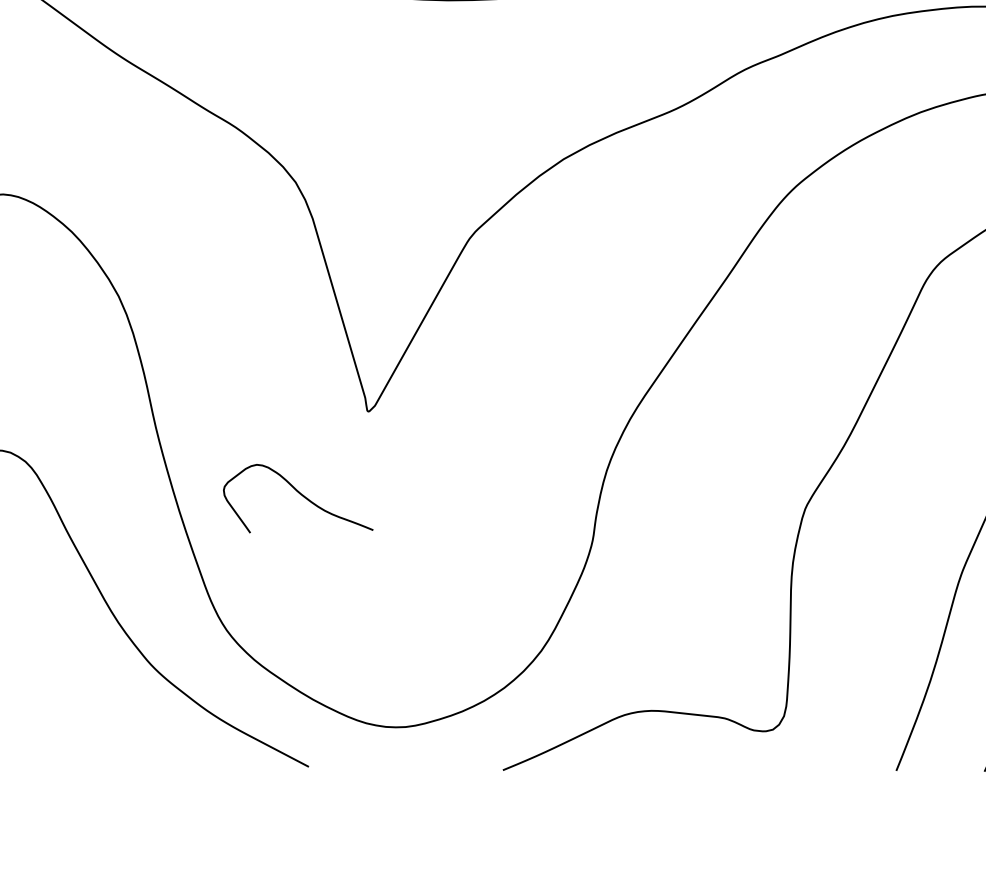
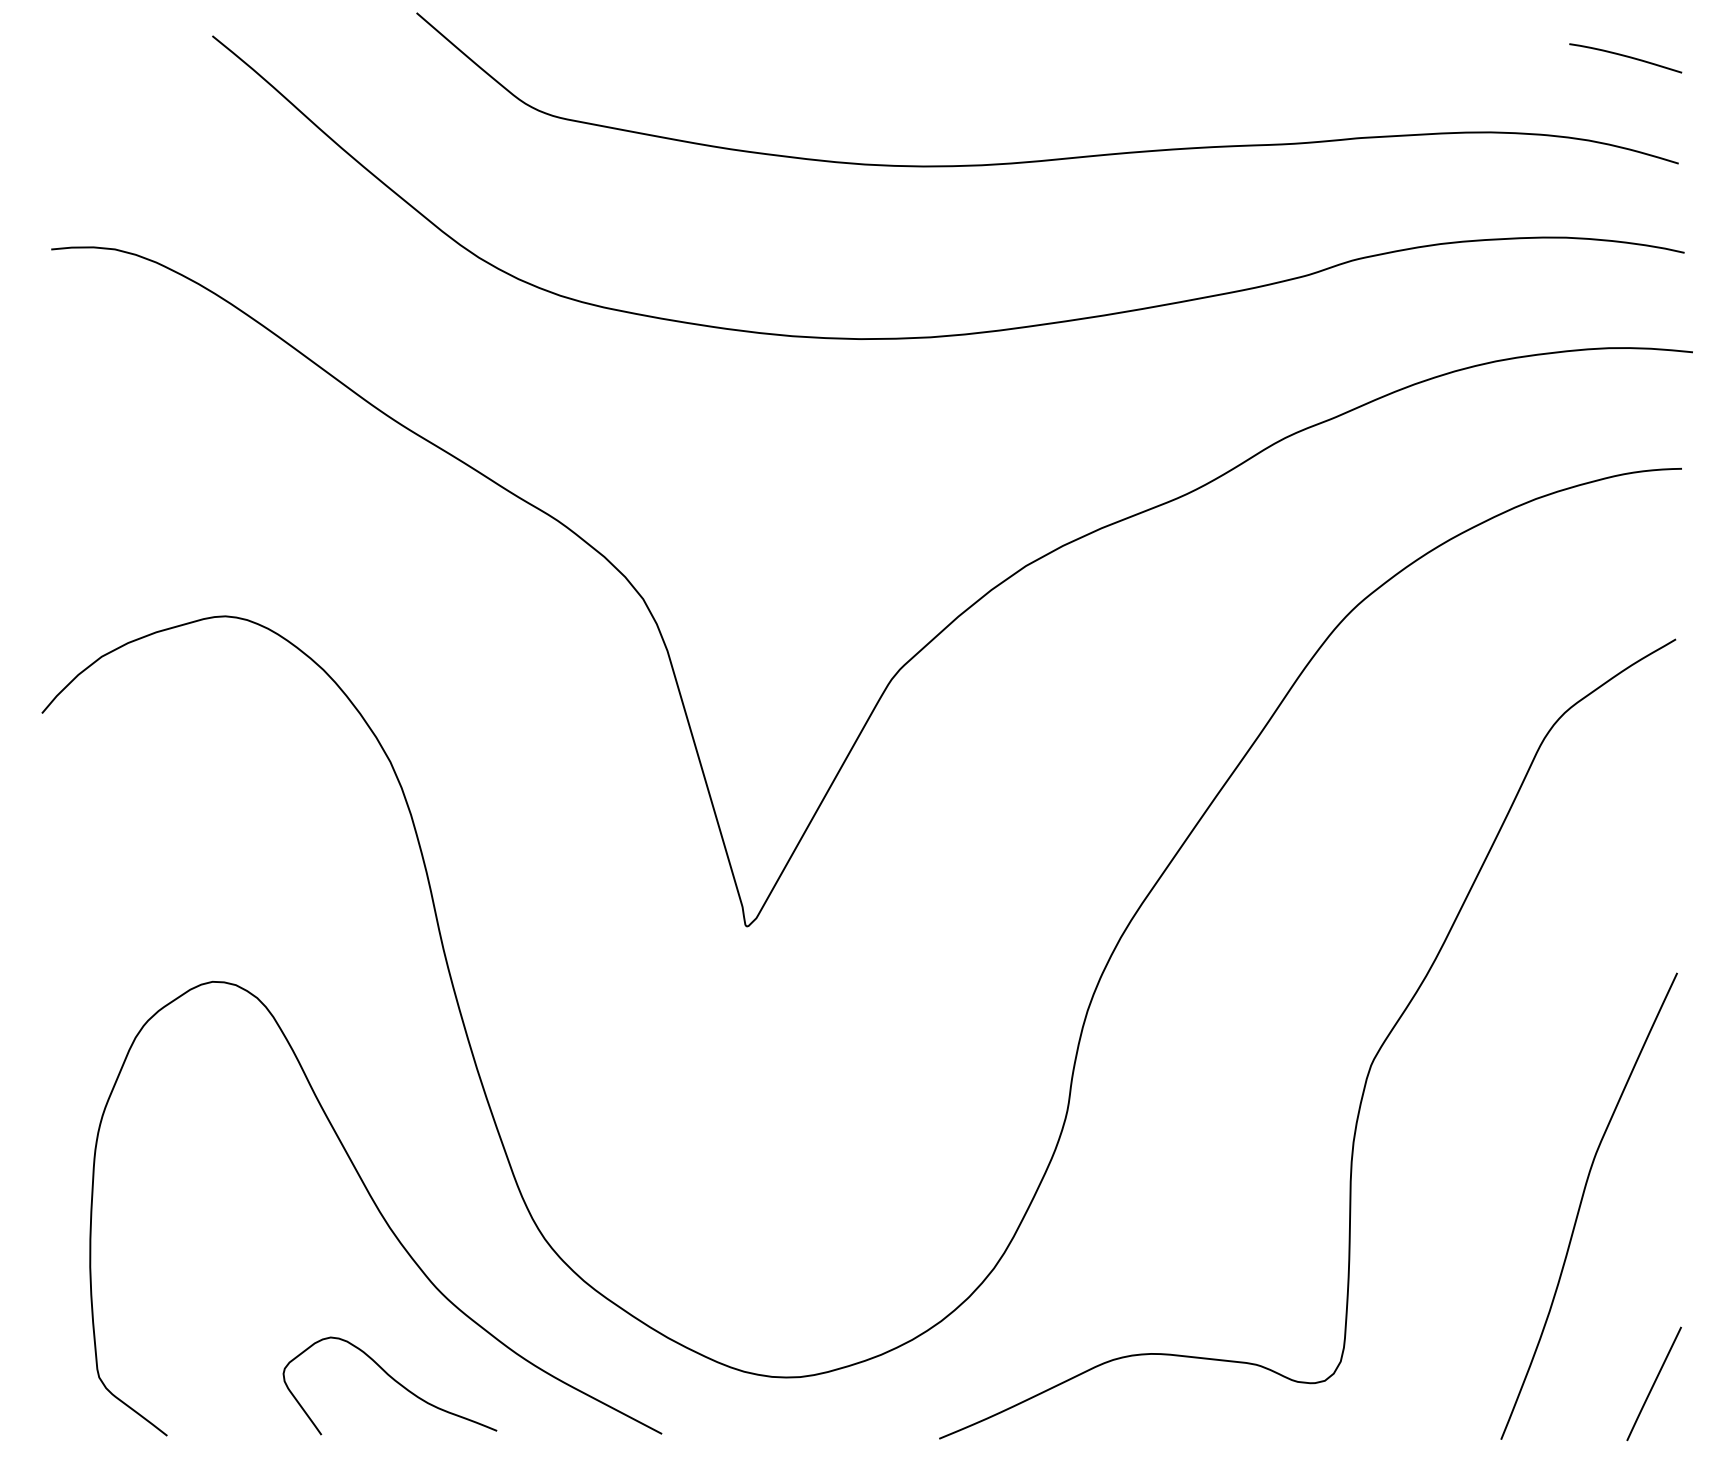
curve: (300, 494) -> (393, 1380), moved

